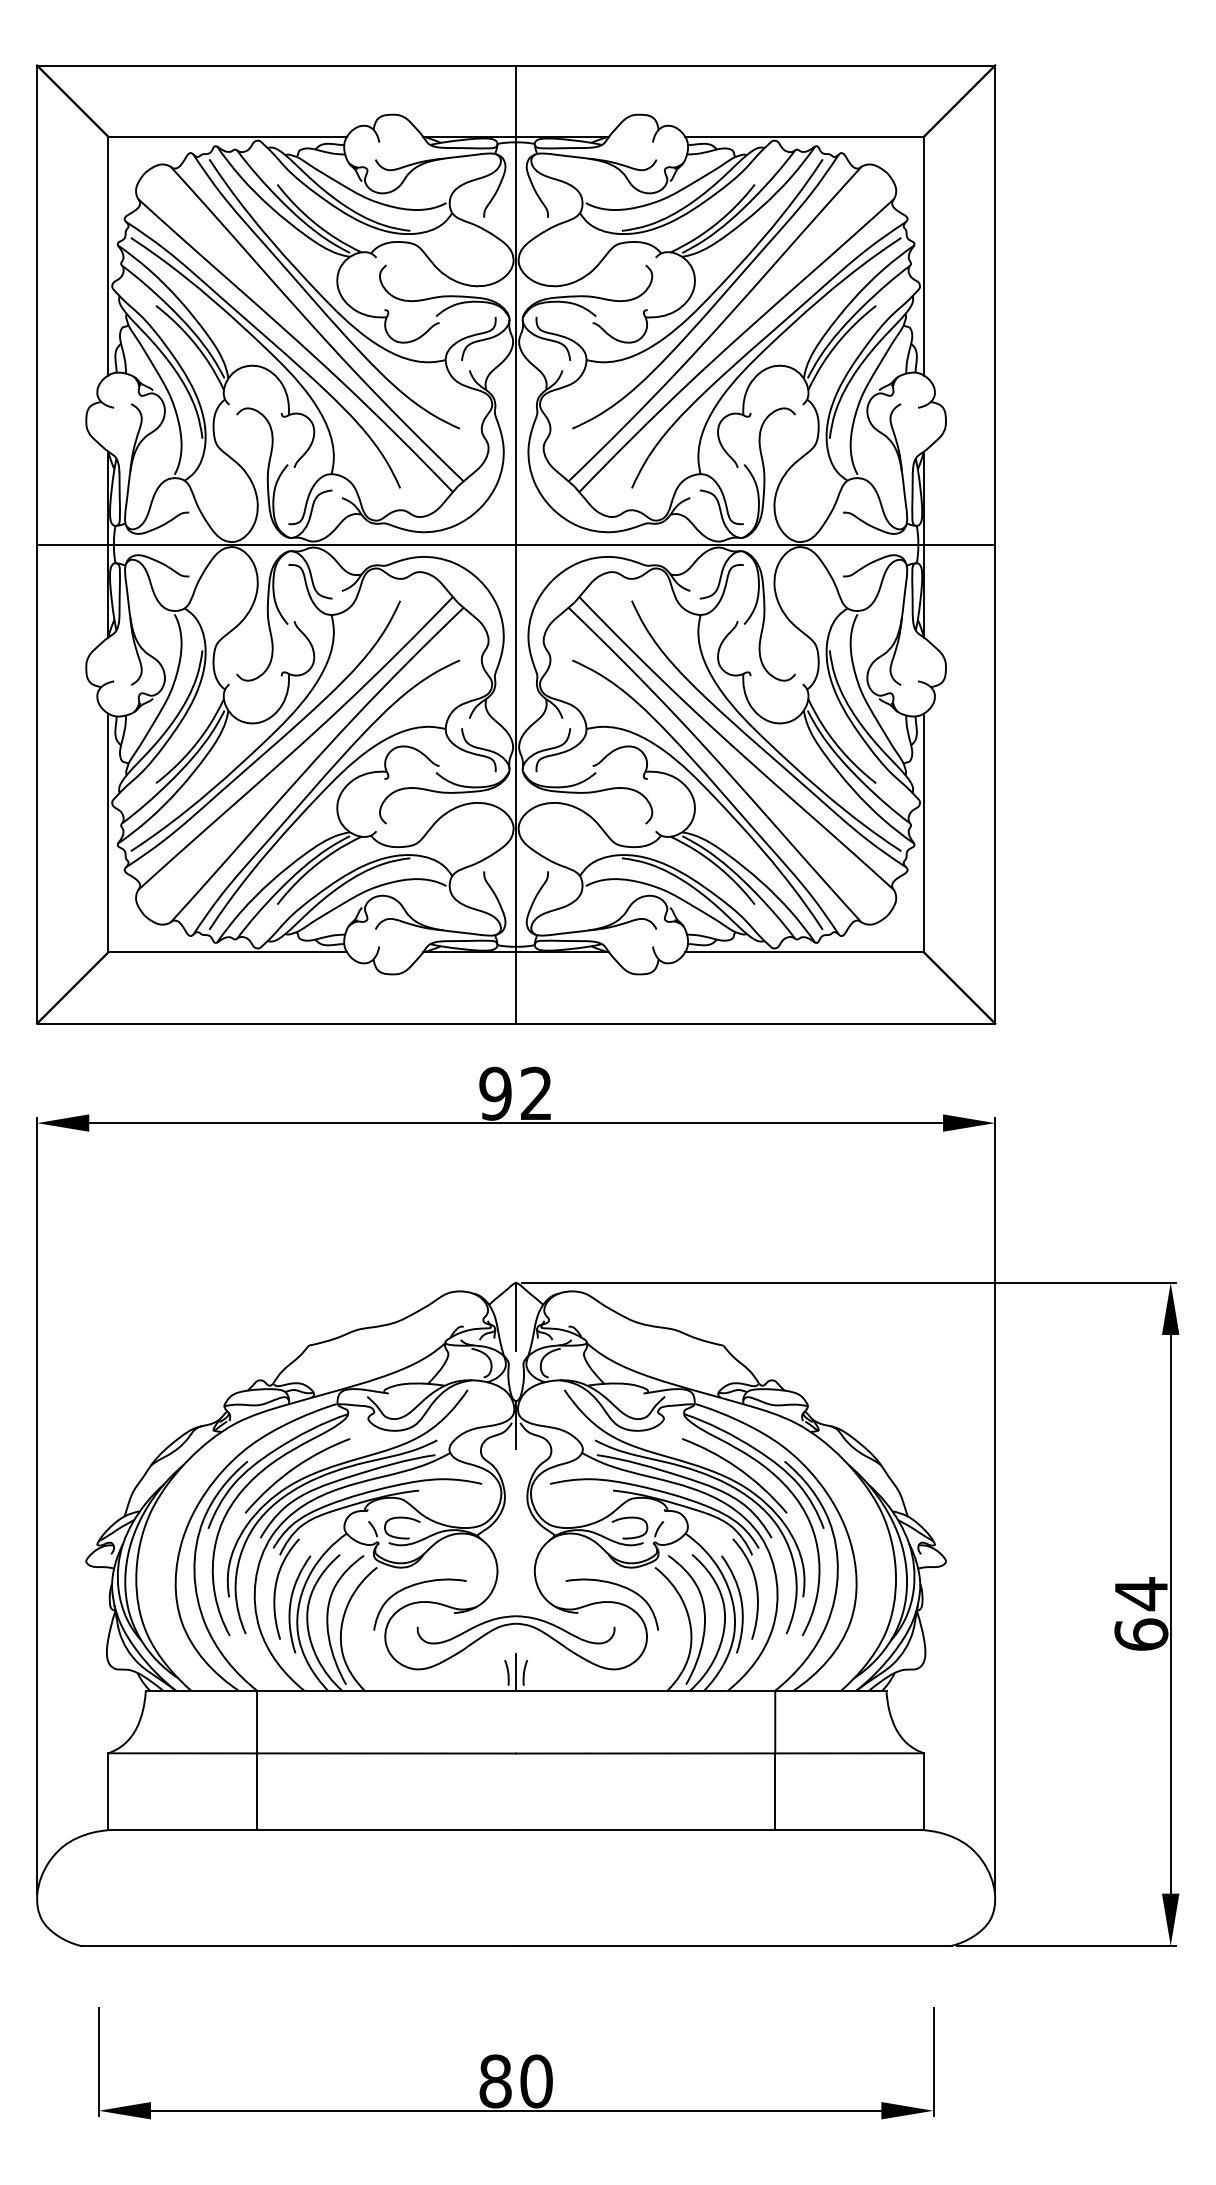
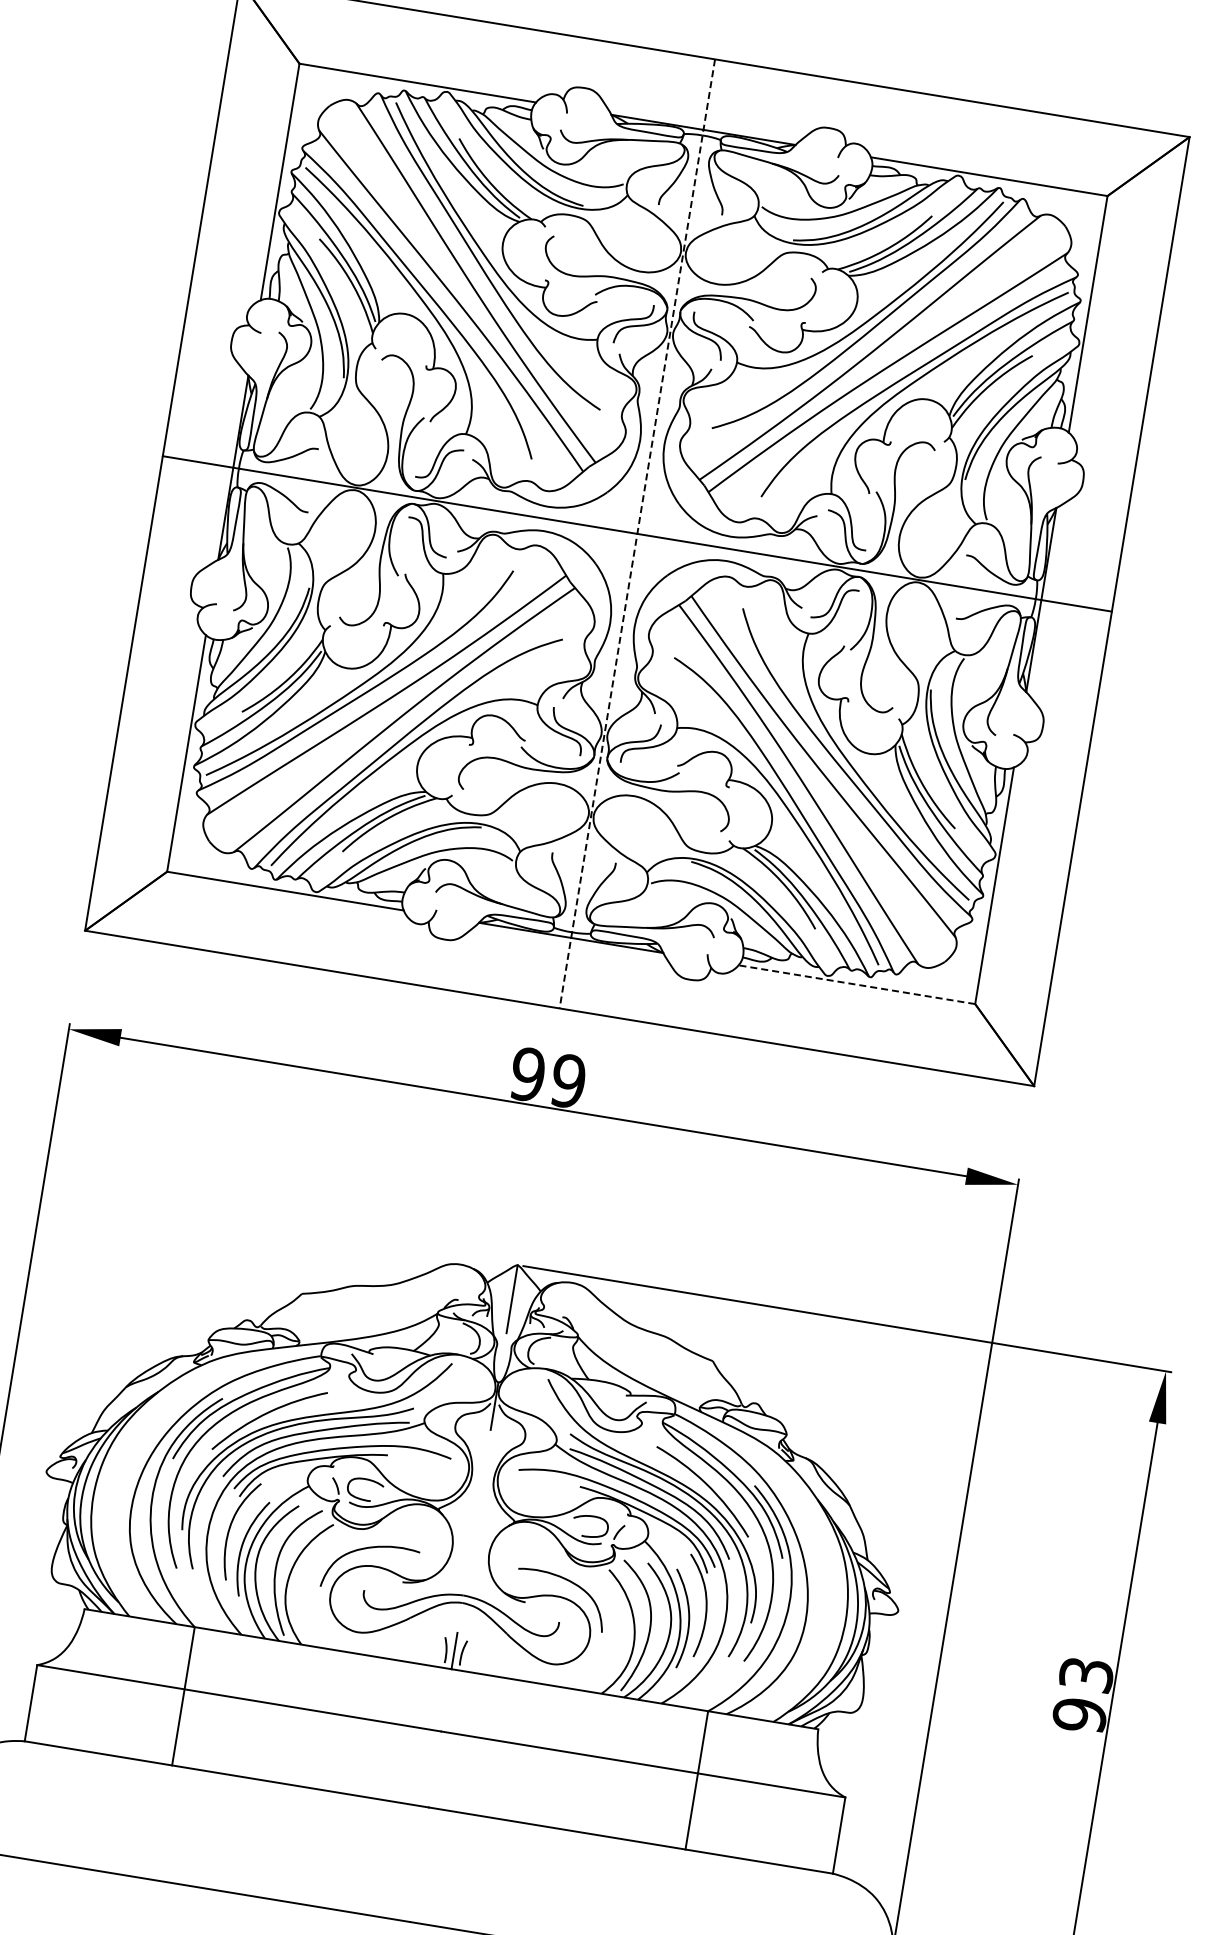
line: (516, 545) -> (637, 534), solid -> dashed
line: (804, 952) -> (856, 984), solid -> dashed
text: (536, 1093) -> (568, 1080), 92 -> 99
text: (1141, 1614) -> (1083, 1695), 64 -> 93

